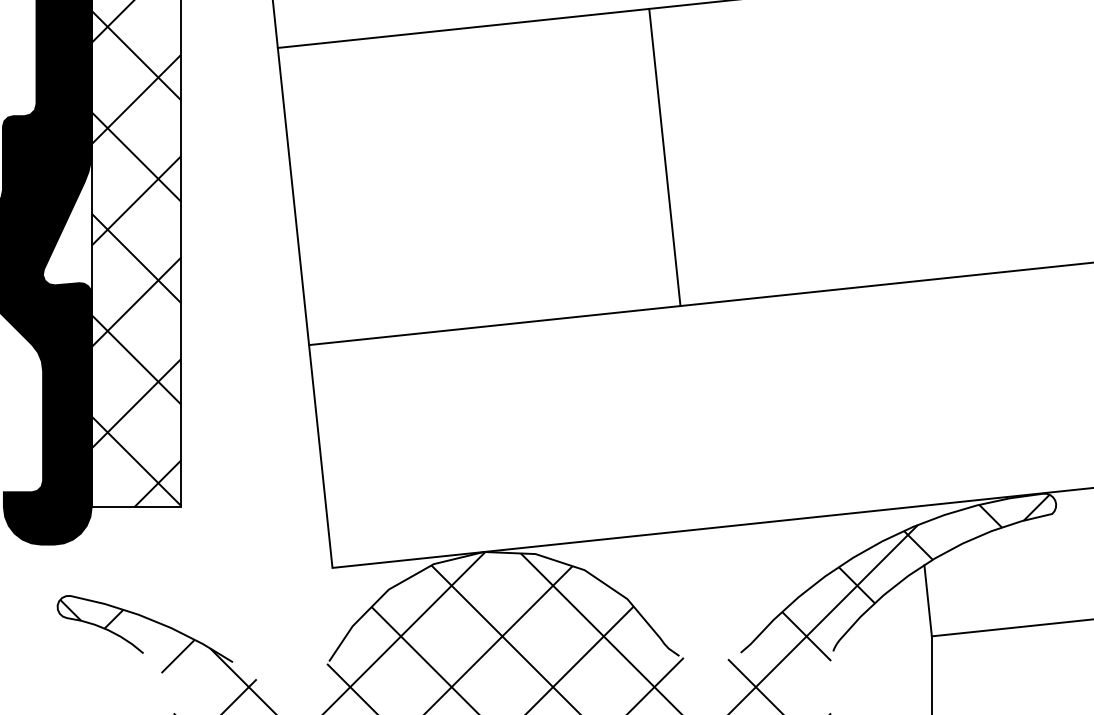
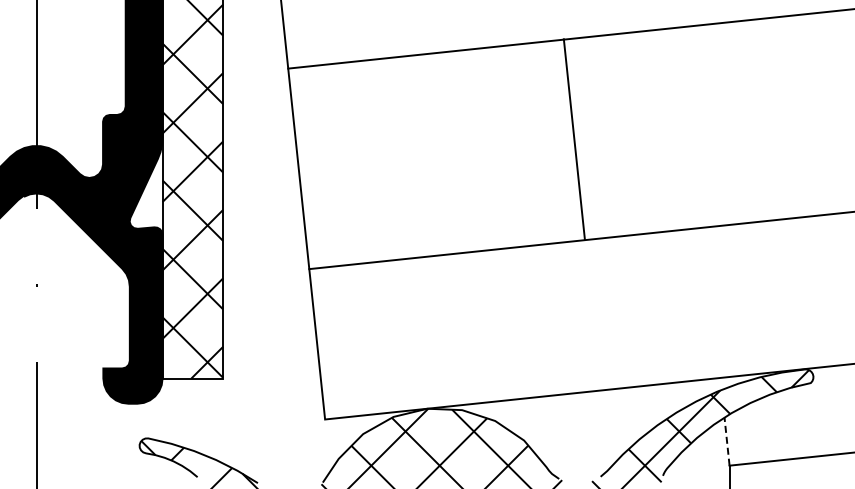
line: (663, 157) -> (573, 139), moved
line: (928, 600) -> (727, 441), solid -> dashed

